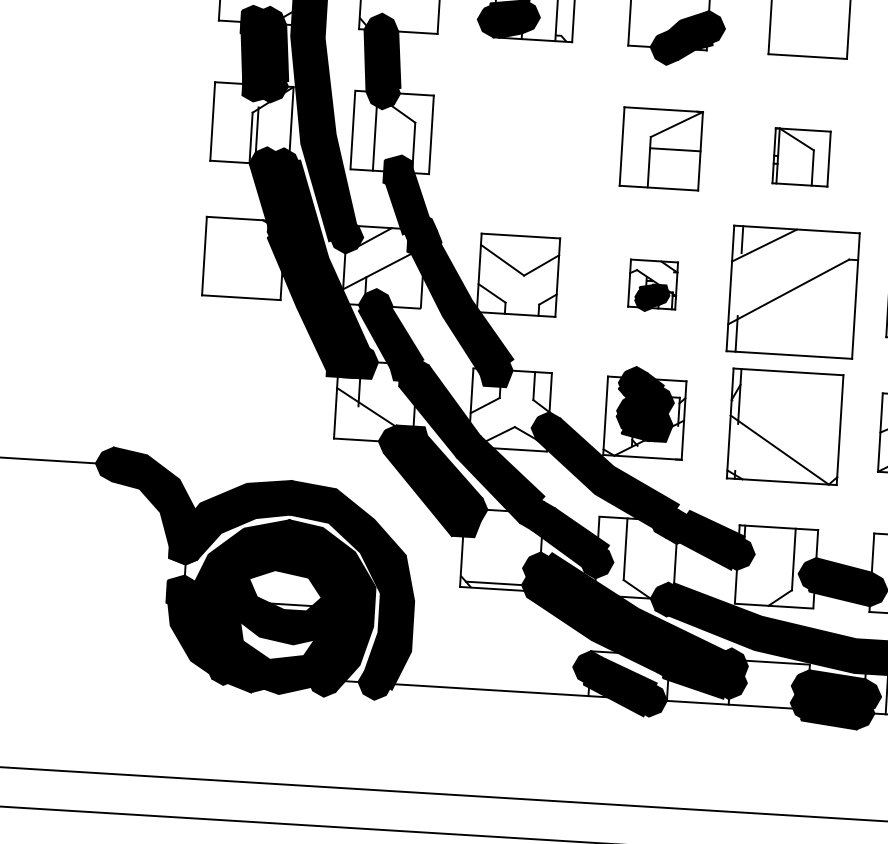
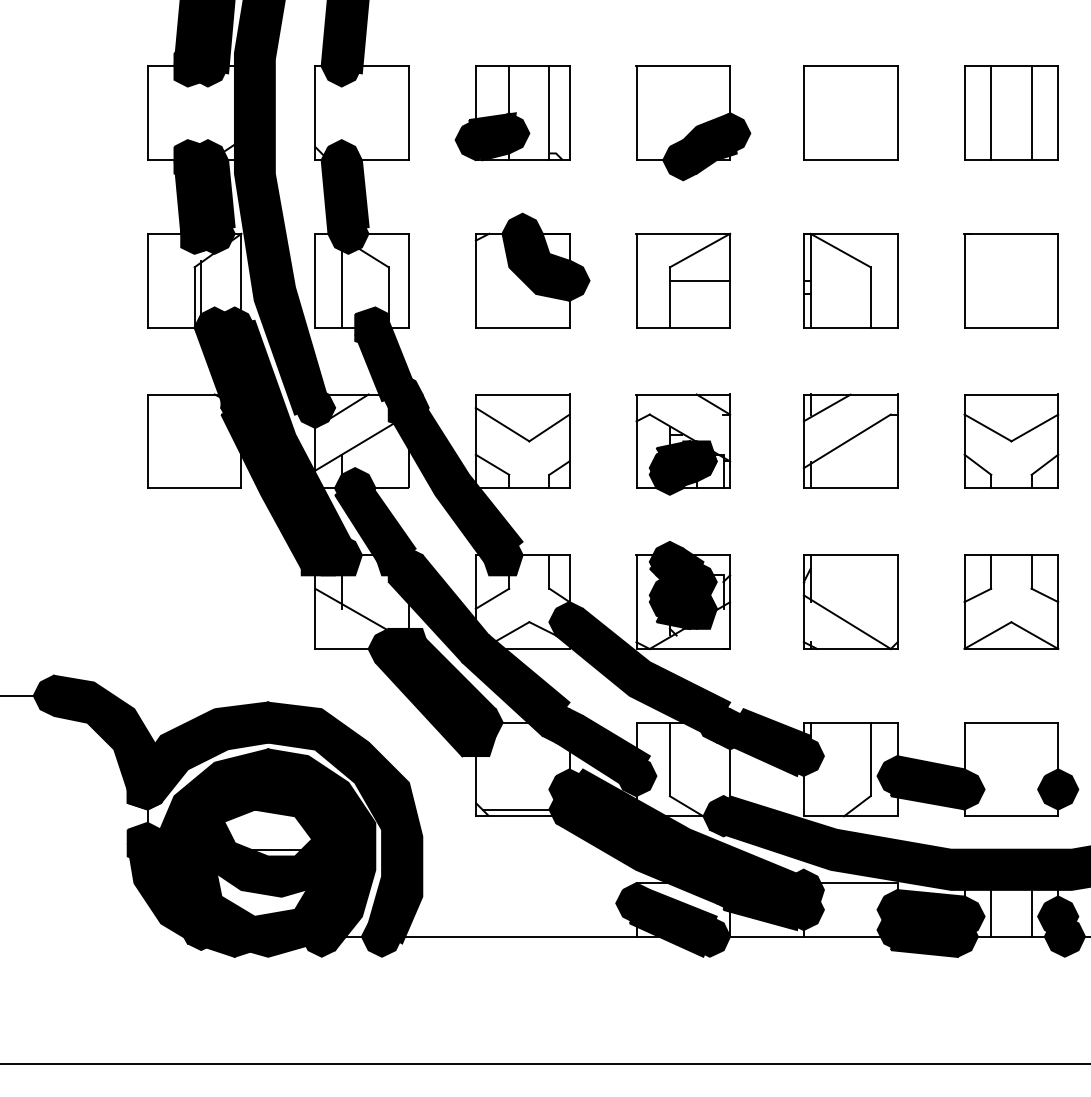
part: (535, 132) -> (532, 270), added
part: (801, 157) -> (850, 280), size x1.43
part: (653, 286) -> (683, 444), size x1.67
part: (793, 291) -> (850, 440), size x0.62
part: (784, 426) -> (850, 601), size x0.71

